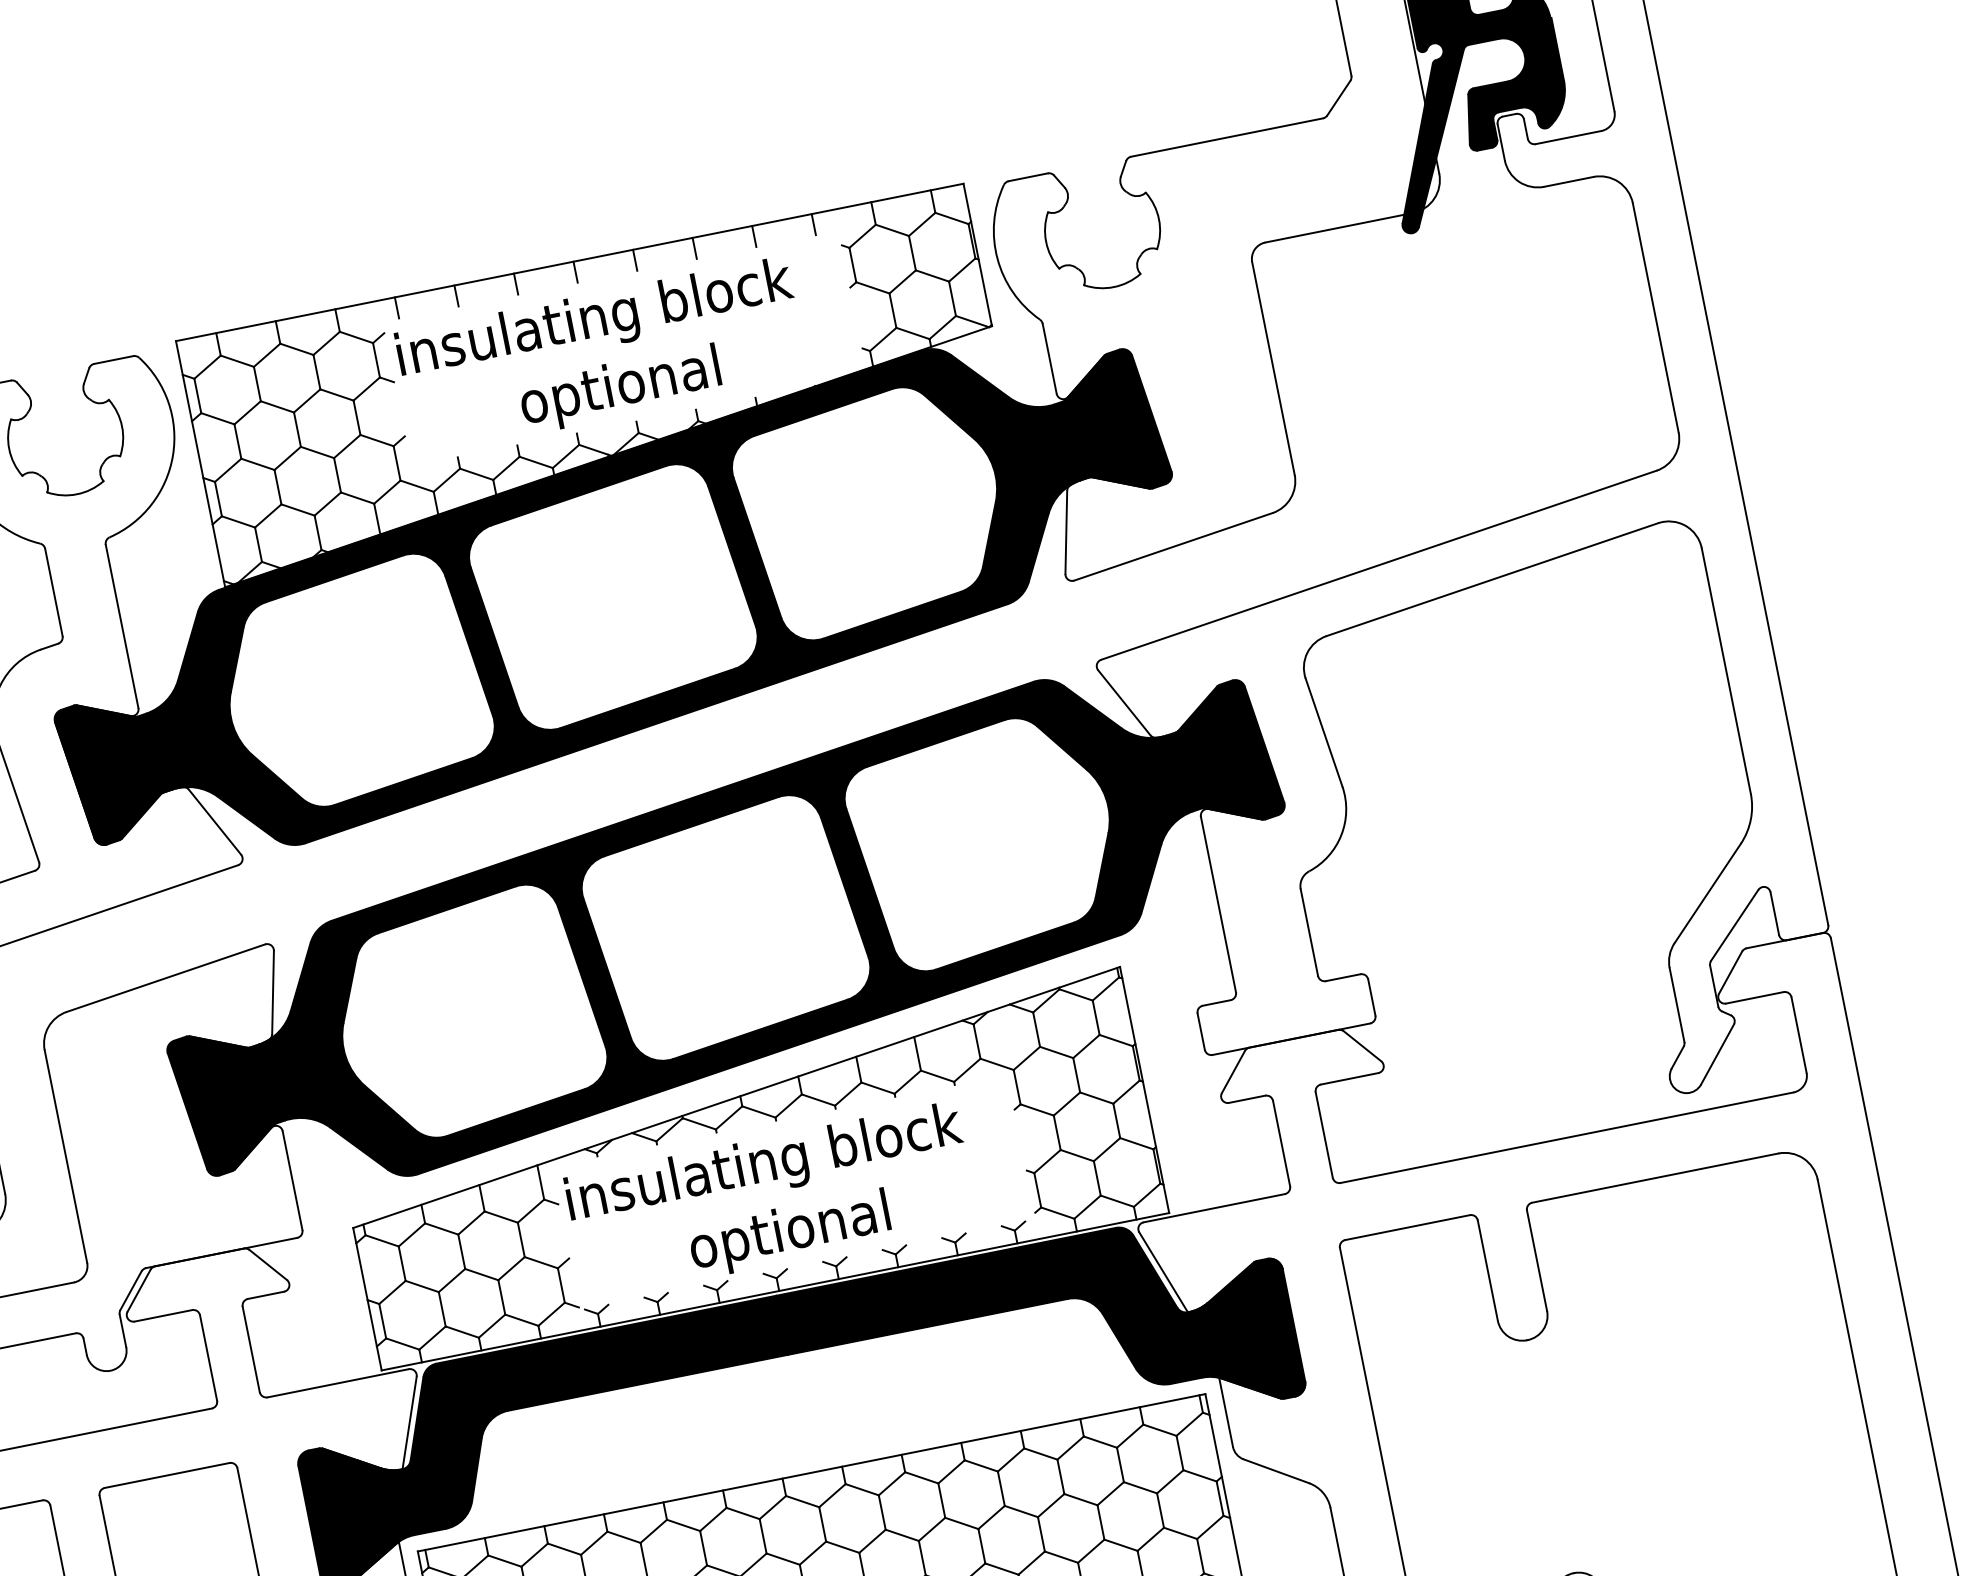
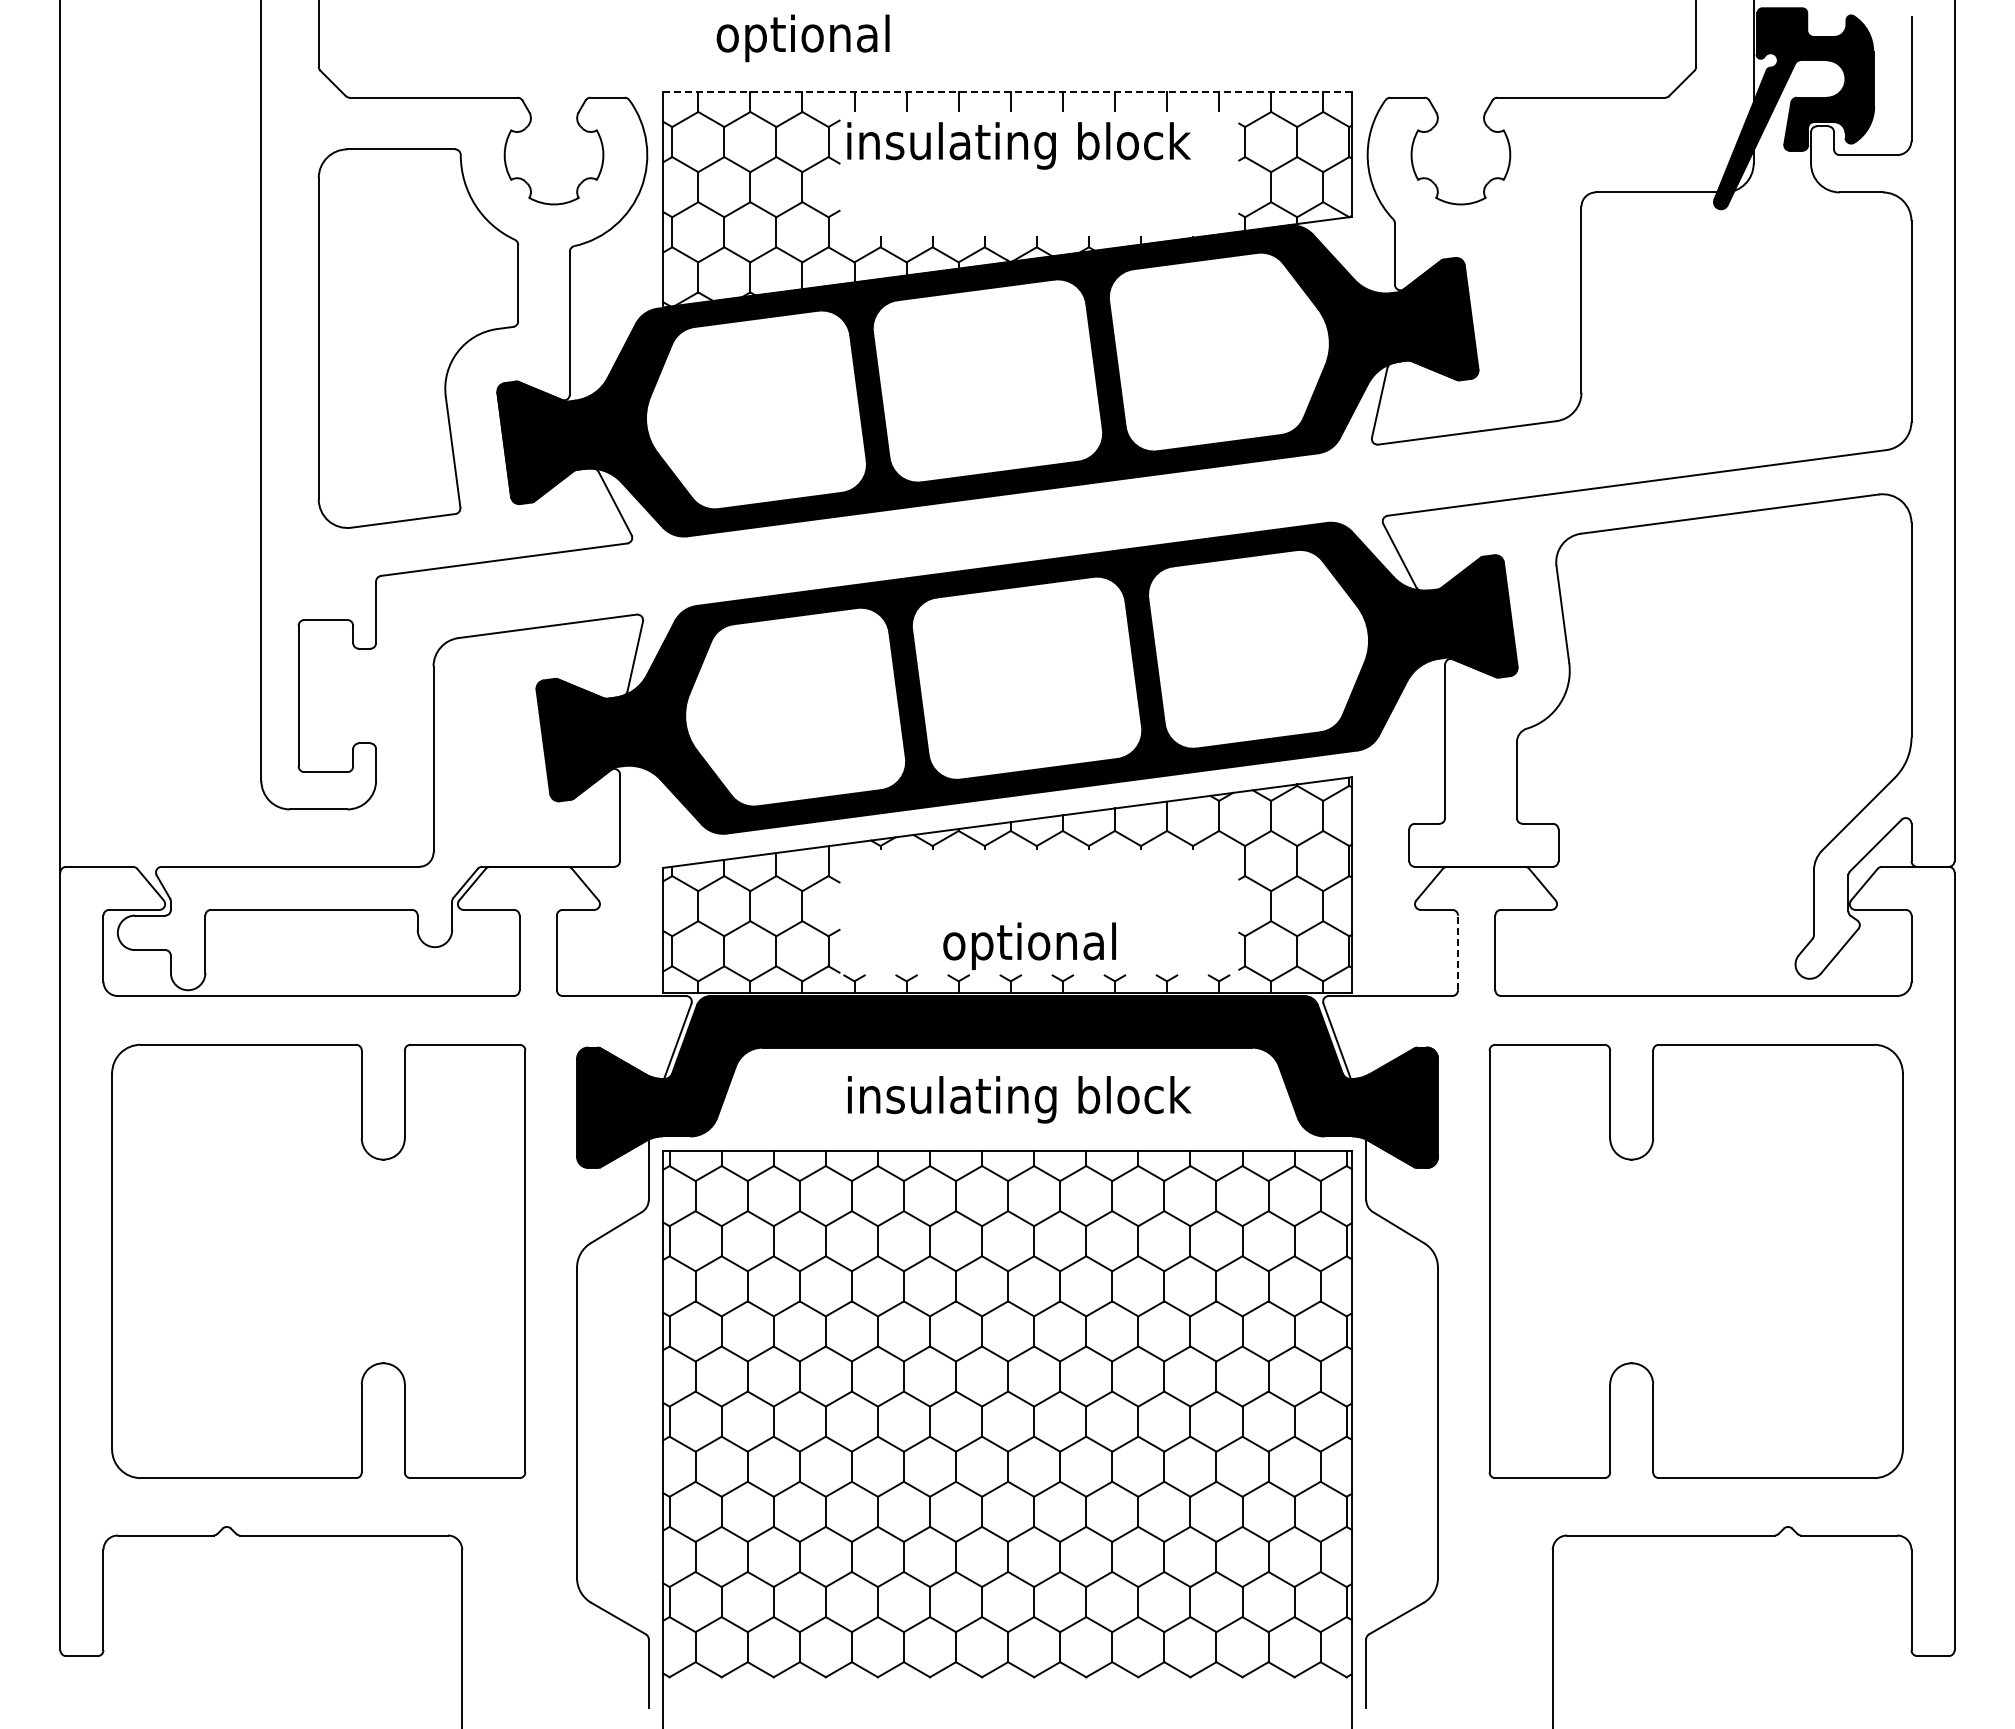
line: (569, 262) -> (1007, 92), solid -> dashed
text: (620, 389) -> (802, 38), moved
line: (1281, 1142) -> (1458, 952), solid -> dashed
text: (764, 1165) -> (1019, 1099), moved

